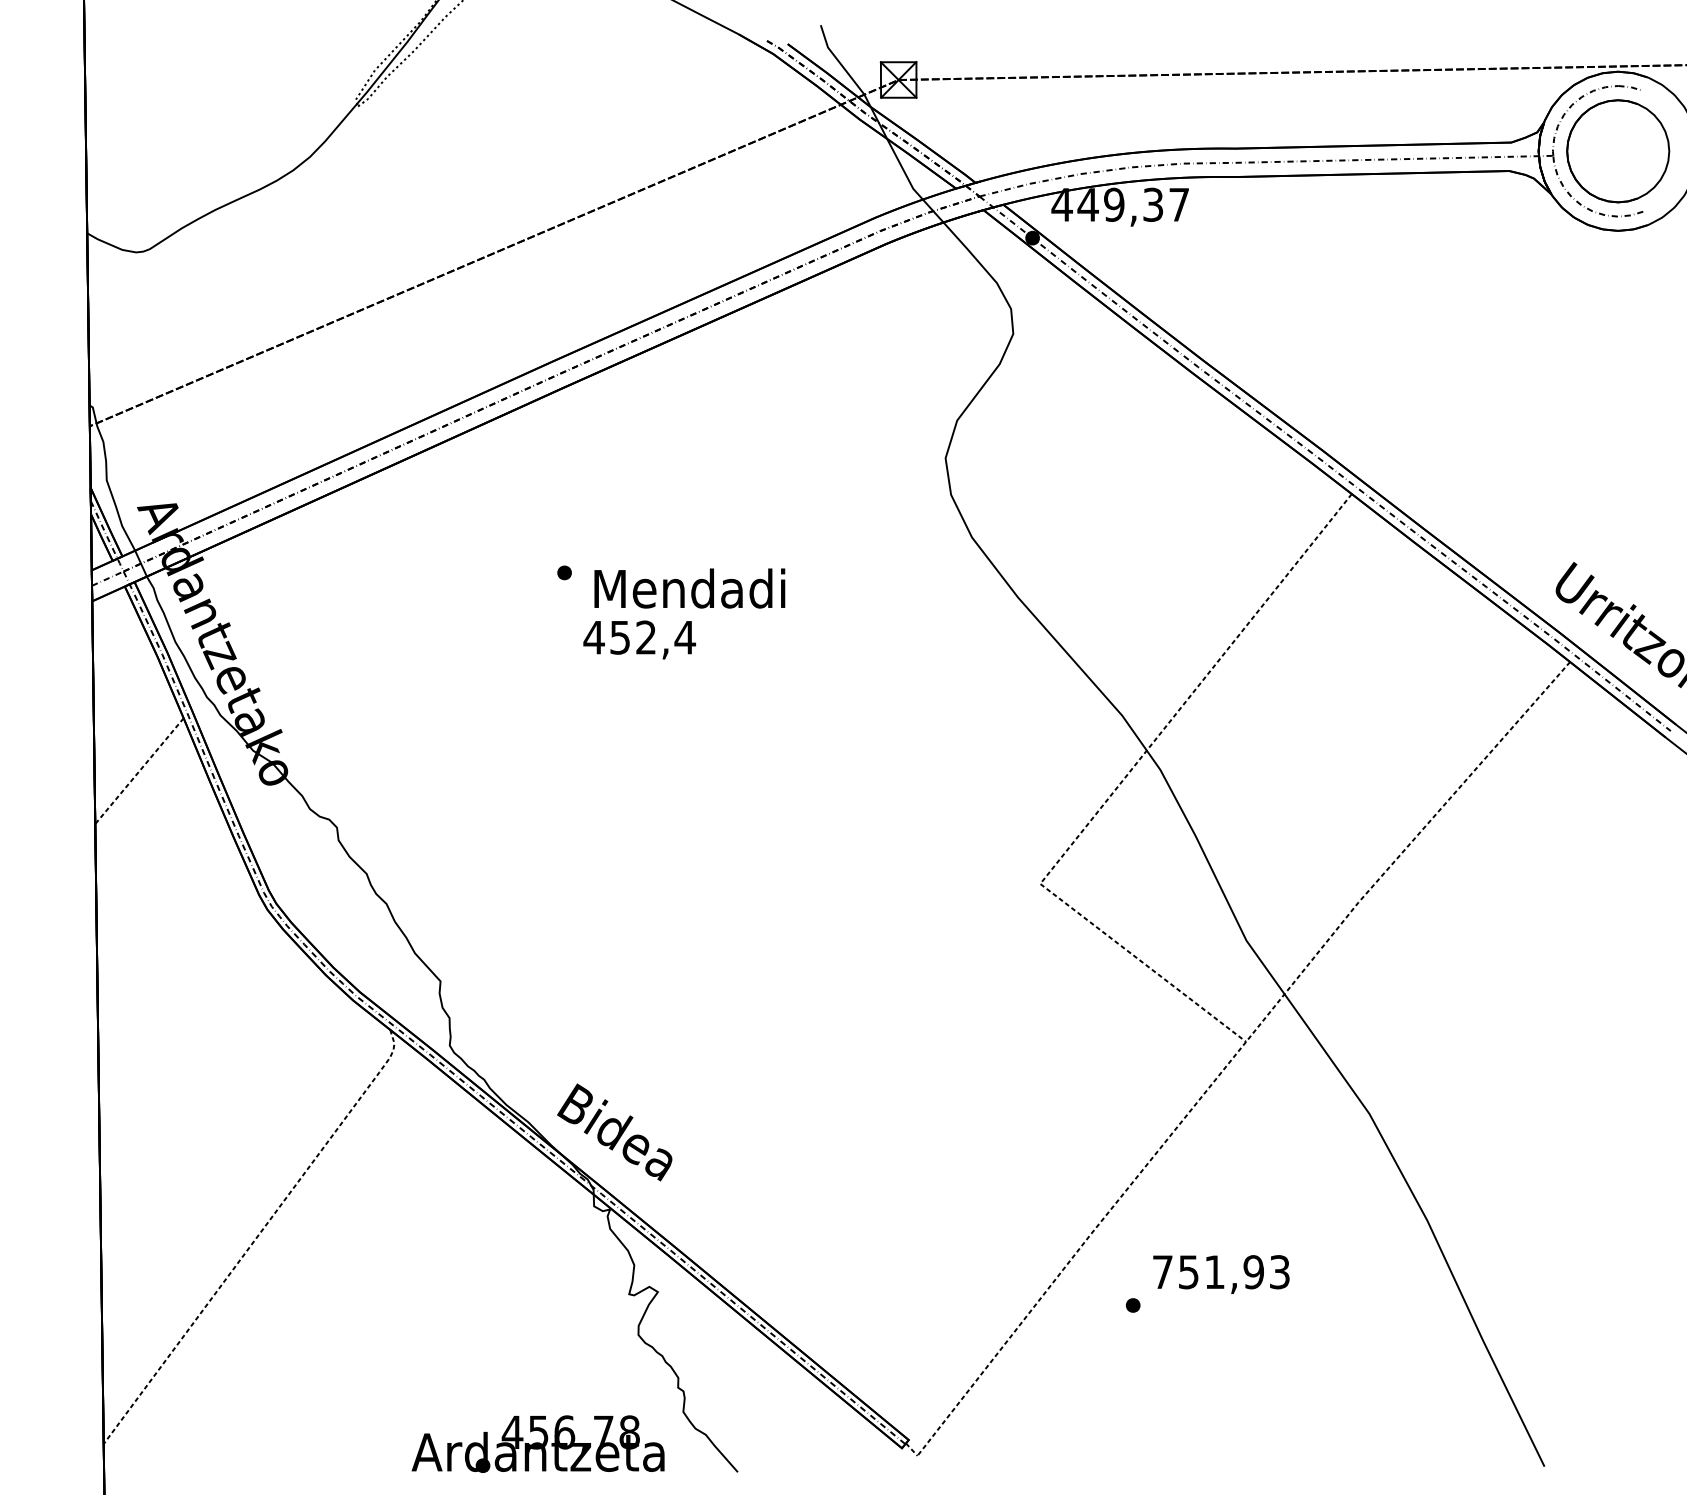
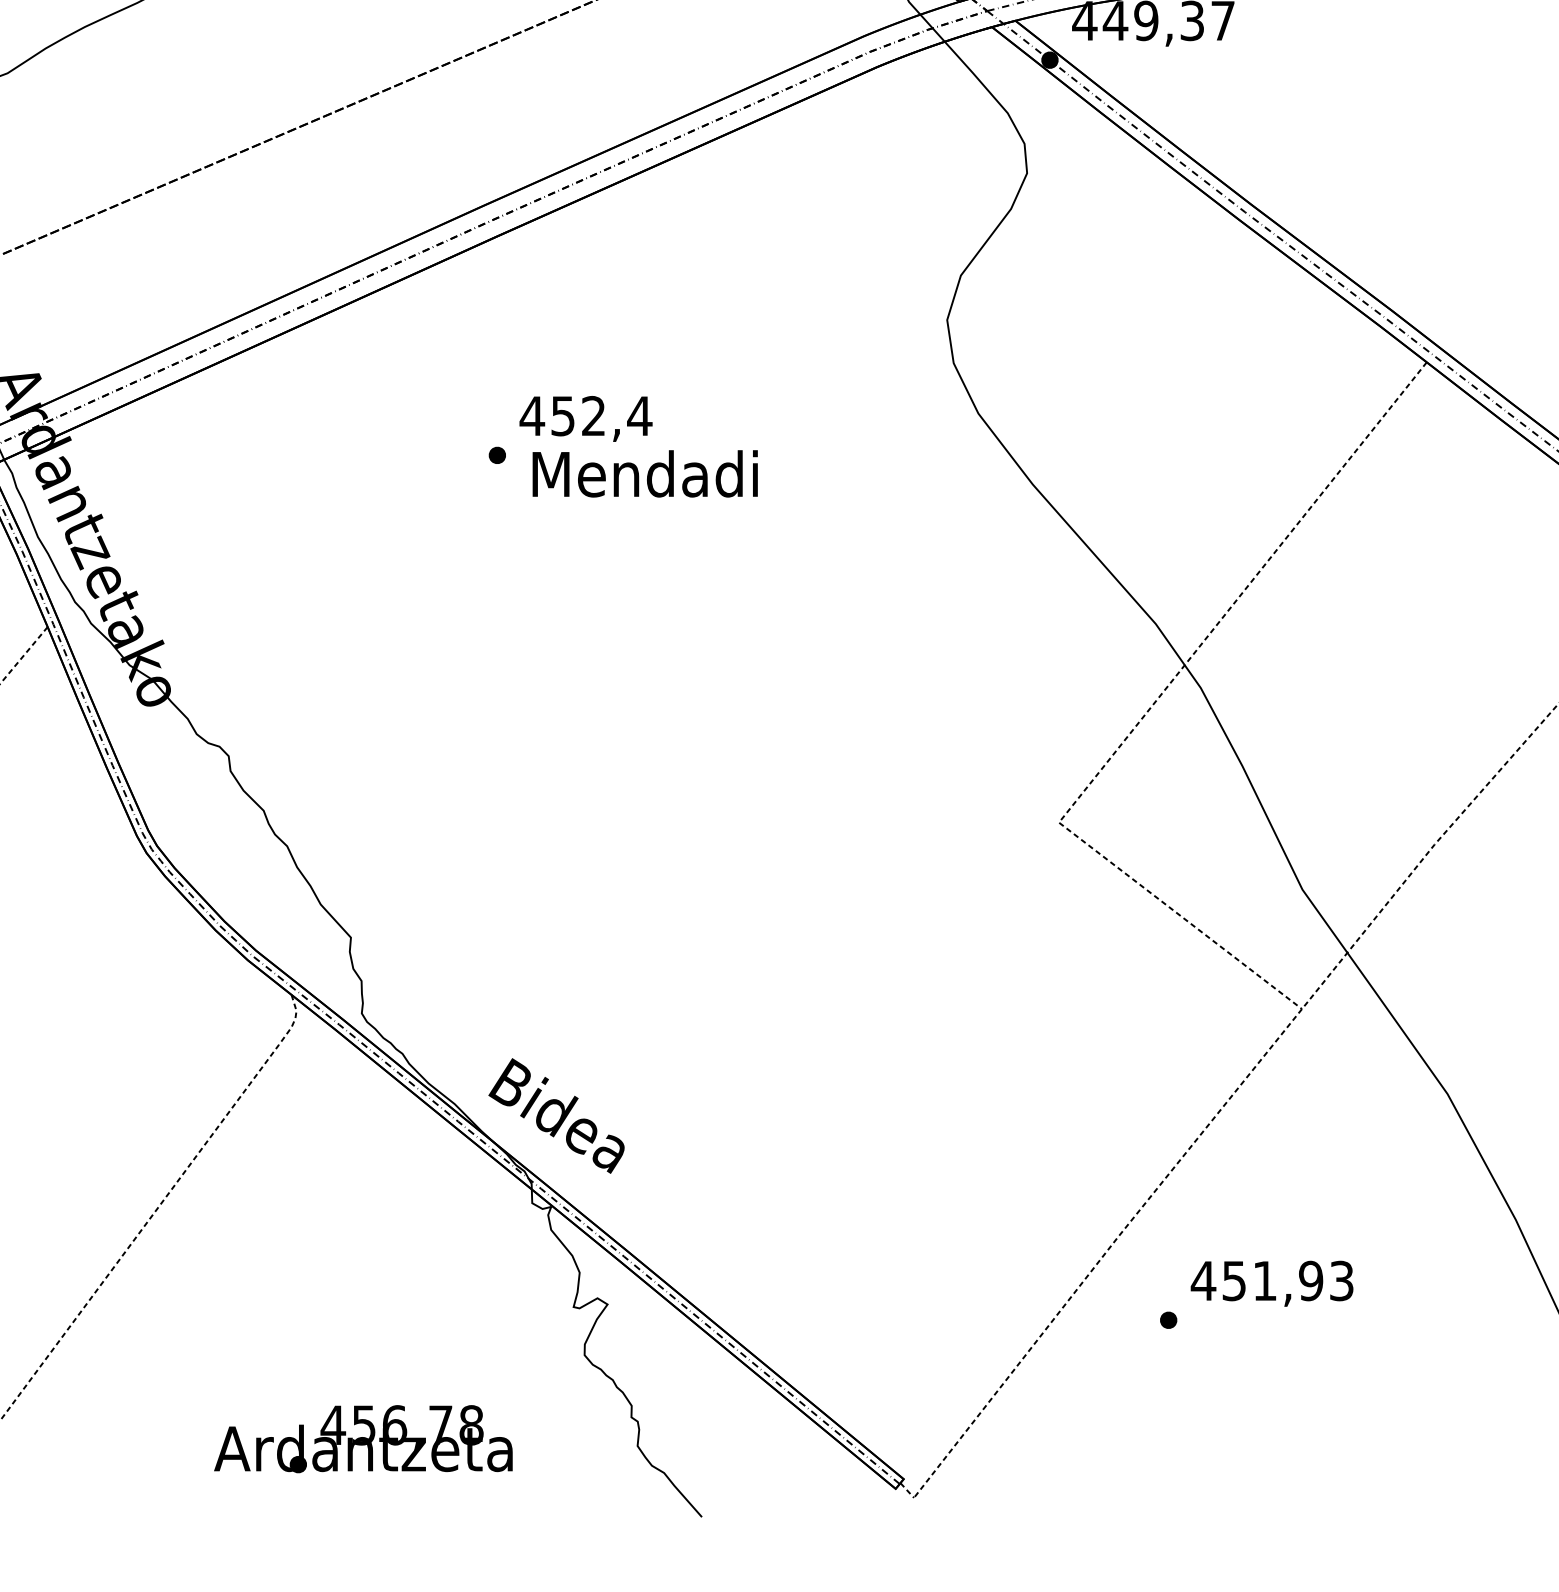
text: (639, 639) -> (585, 418), moved
text: (1162, 1271) -> (1203, 1280), 751,93 -> 451,93
text: (537, 1443) -> (362, 1438), moved

